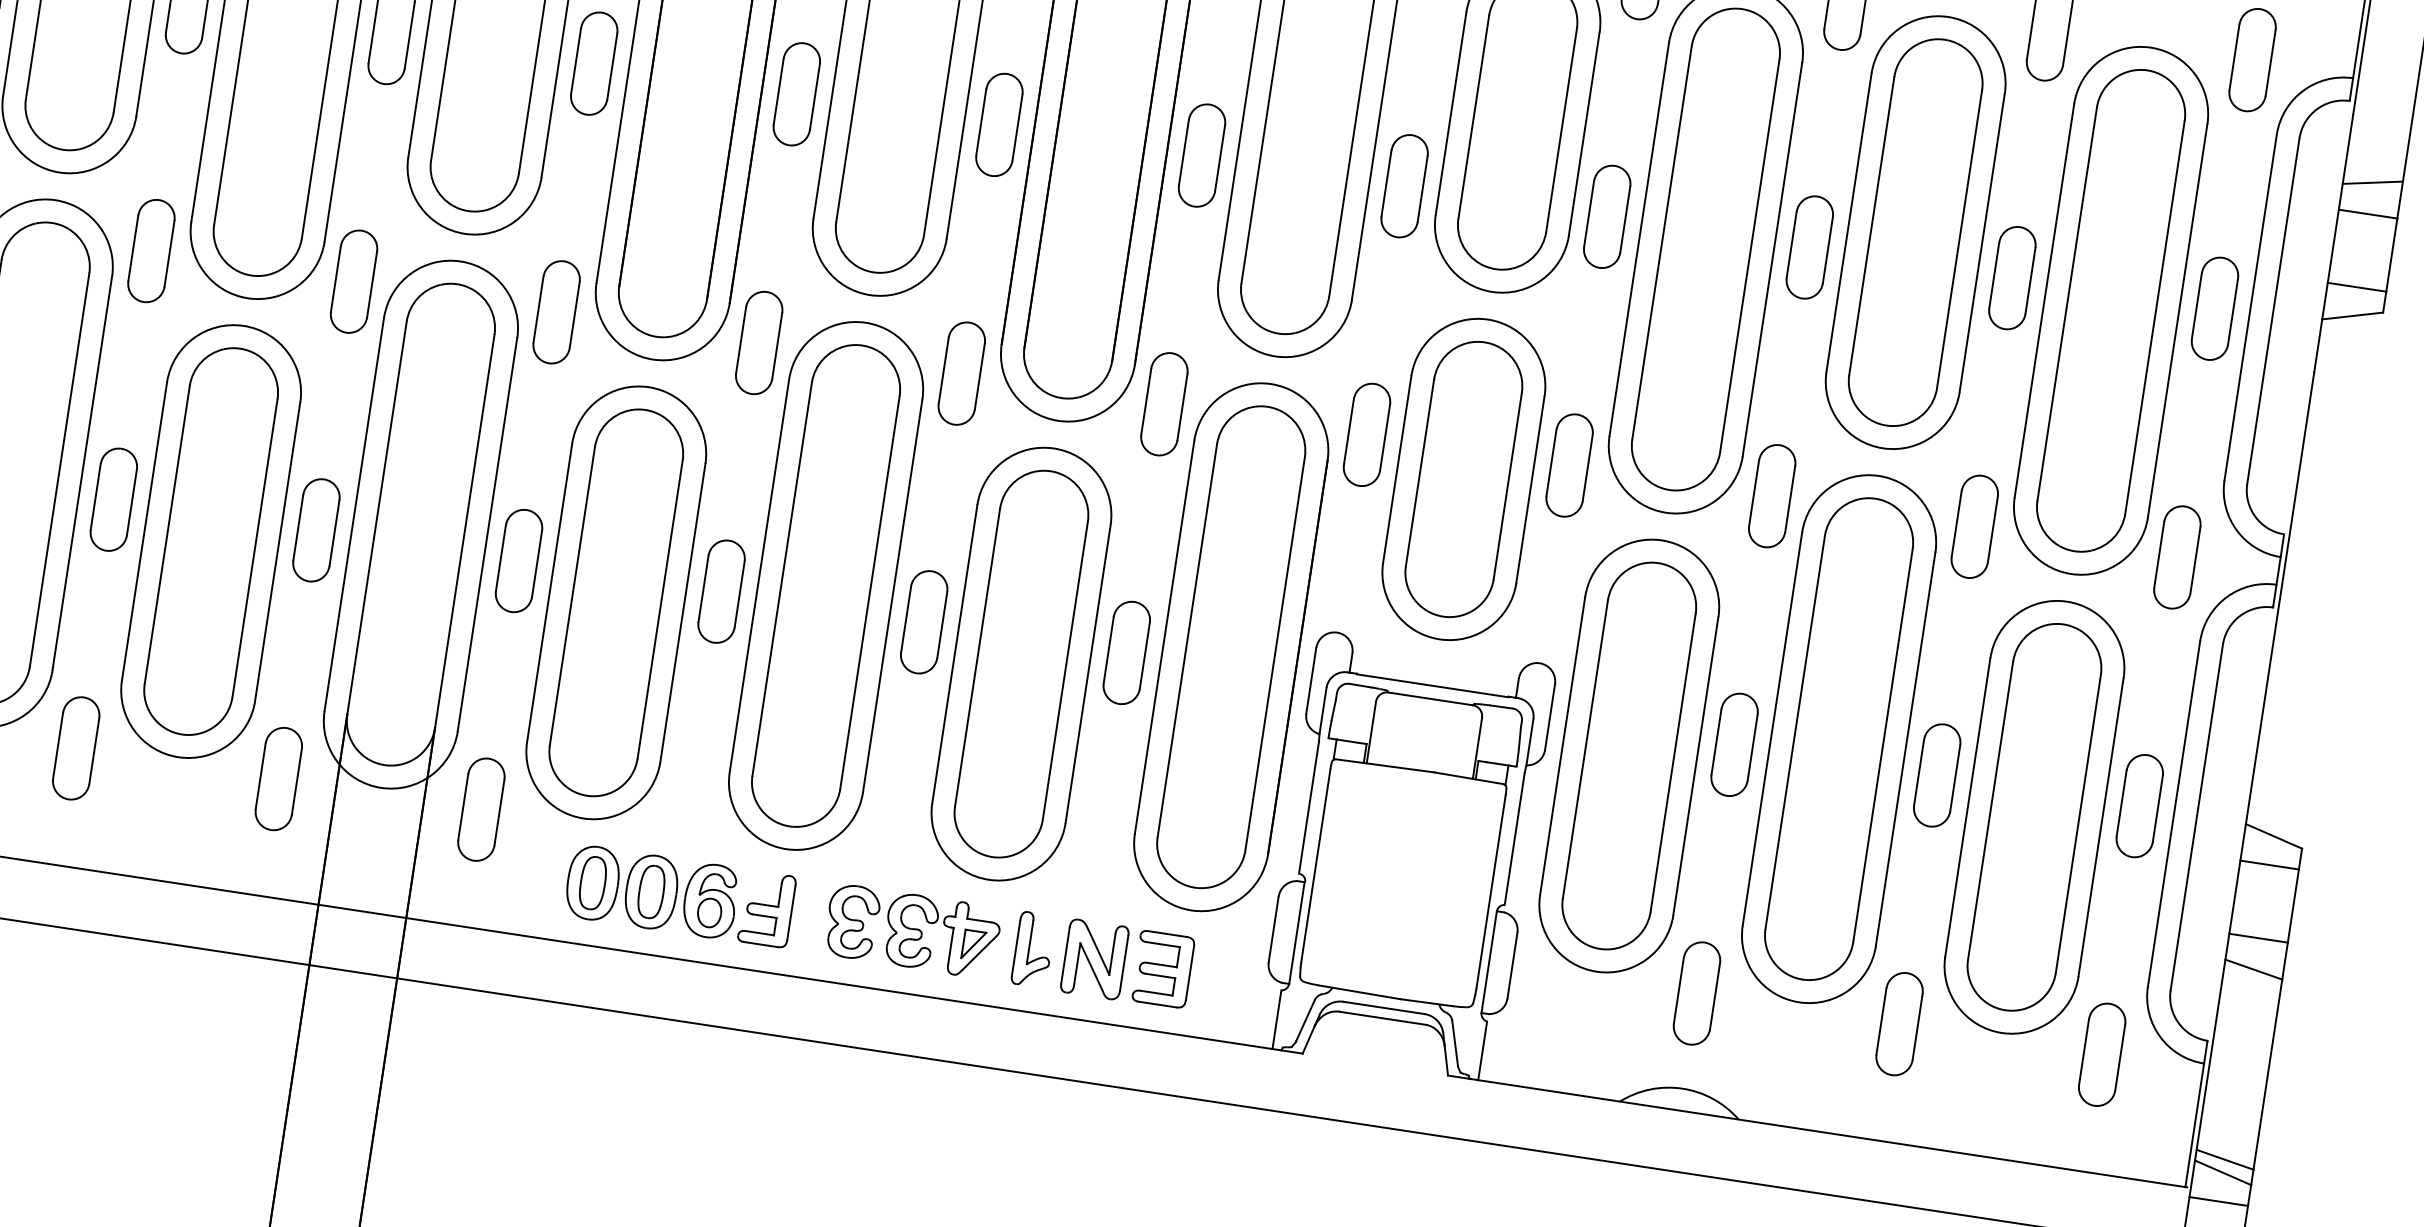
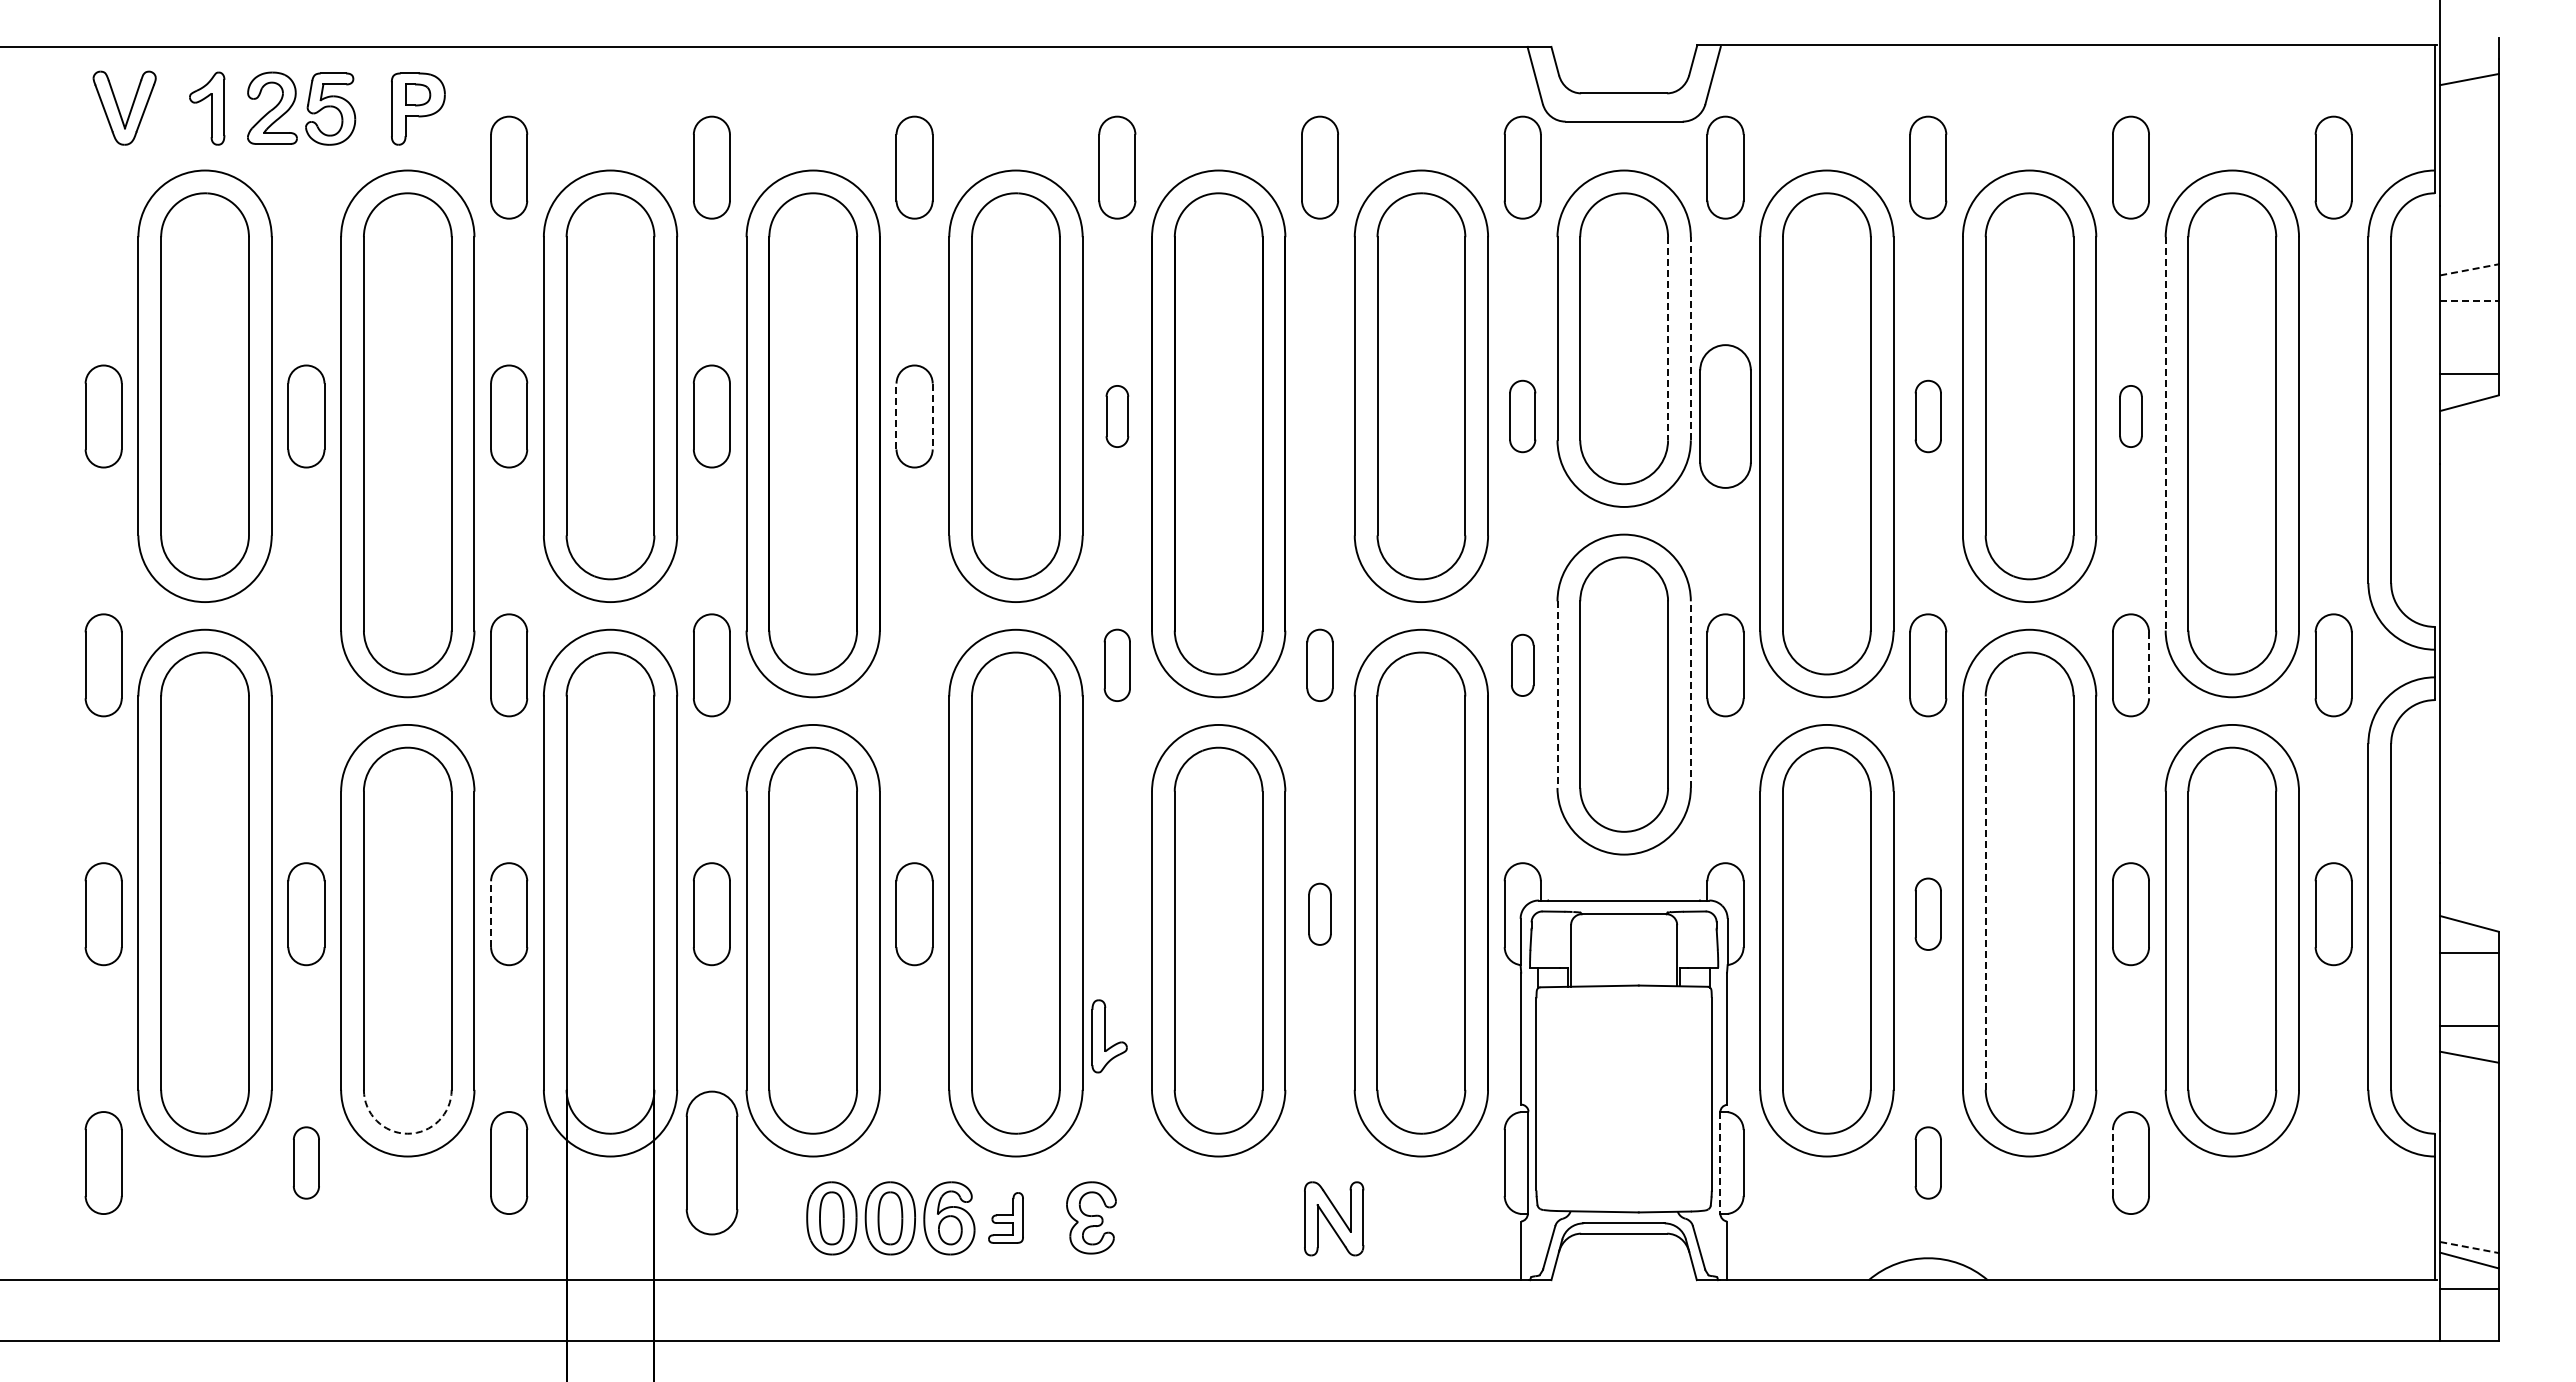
line: (778, 91) -> (896, 416), solid -> dashed
line: (814, 97) -> (932, 416), solid -> dashed
part: (999, 124) -> (1117, 416), size x0.6
line: (1562, 130) -> (1668, 338), solid -> dashed
line: (1584, 133) -> (1690, 338), solid -> dashed
part: (1201, 155) -> (1319, 416), removed
line: (2372, 182) -> (2469, 269), solid -> dashed
part: (1404, 186) -> (1522, 416), size x0.7
line: (2368, 214) -> (2469, 301), solid -> dashed
part: (1607, 216) -> (1725, 416), size x1.4
part: (1810, 247) -> (1928, 416), size x0.7
part: (151, 251) -> (306, 665), removed
part: (2011, 278) -> (2130, 416), size x0.6
line: (2044, 300) -> (2165, 433), solid -> dashed
part: (2214, 308) -> (2333, 416), removed
part: (759, 343) -> (914, 665), removed
part: (961, 373) -> (1117, 665), size x0.7
part: (1163, 404) -> (1319, 665), size x0.7
part: (1366, 435) -> (1522, 665), size x0.6
line: (1397, 470) -> (1557, 695), solid -> dashed
line: (1530, 489) -> (1690, 694), solid -> dashed
line: (298, 528) -> (491, 914), solid -> dashed
line: (1993, 529) -> (2149, 665), solid -> dashed
part: (924, 622) -> (1117, 914), removed
part: (1126, 653) -> (1319, 914), size x0.6
line: (1794, 732) -> (1985, 893), solid -> dashed
arc: (181, 734) -> (407, 1133), solid -> dashed
part: (1734, 745) -> (1928, 914), size x0.7
part: (76, 747) -> (306, 1162), size x0.7
part: (481, 809) -> (711, 1162), size x1.4
part: (766, 908) -> (1005, 1217), size x0.7
part: (946, 927) -> (1184, 1209), removed
part: (1033, 949) -> (1109, 1036), moved
line: (1489, 962) -> (1720, 1163), solid -> dashed
part: (1163, 969) -> (1402, 1218), removed
part: (1697, 993) -> (1928, 1162), size x0.7
line: (1881, 1021) -> (2112, 1163), solid -> dashed
part: (2102, 1054) -> (2333, 1162), removed
line: (2225, 1159) -> (2469, 1247), solid -> dashed

